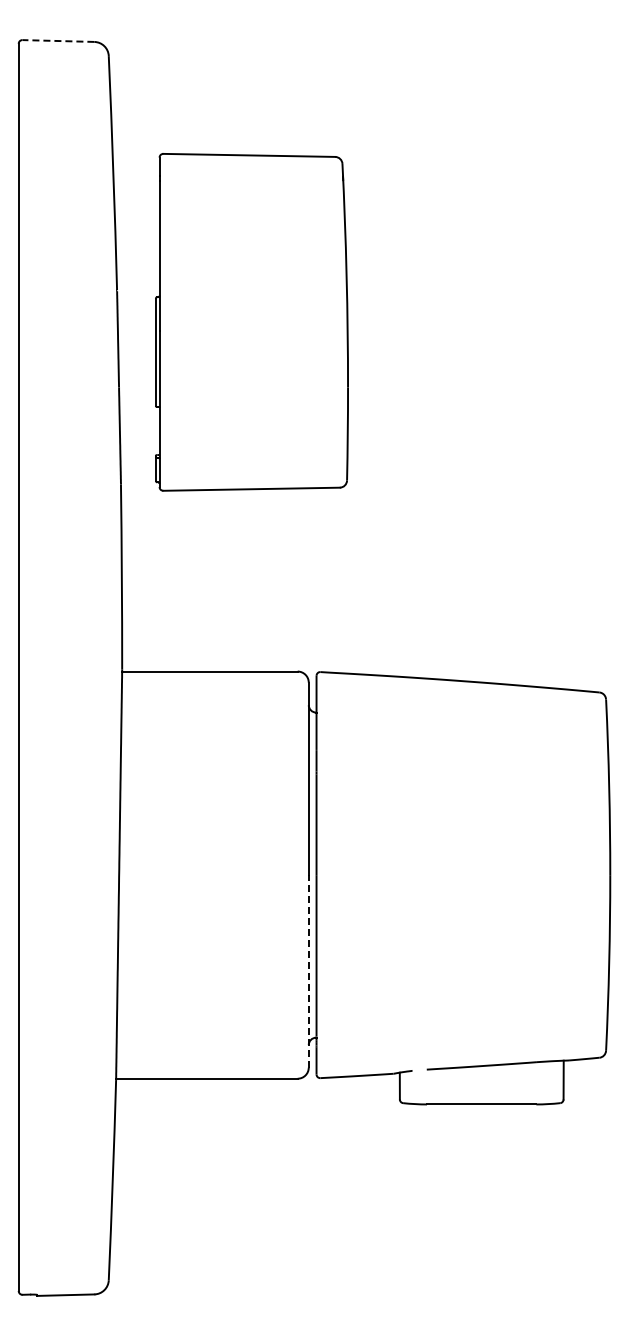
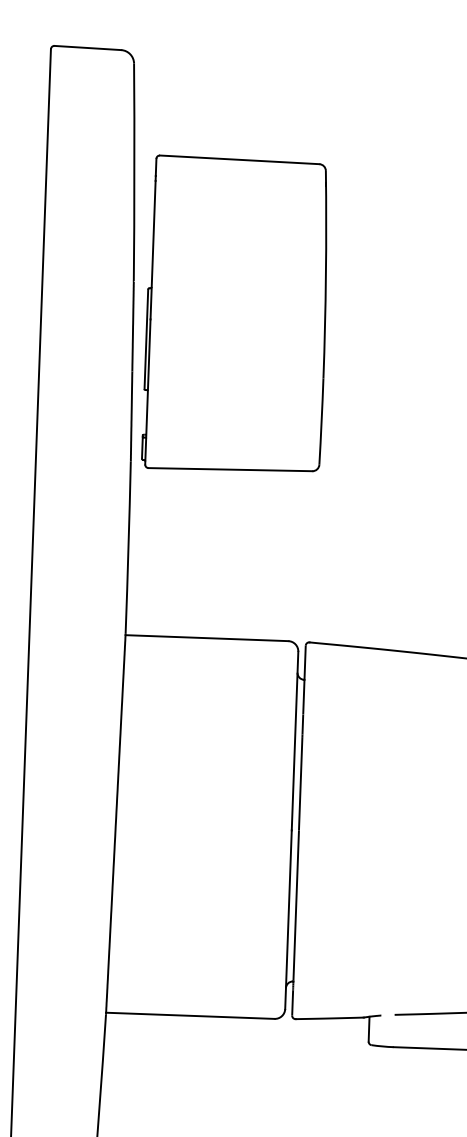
line: (58, 41) -> (87, 48), dashed -> solid
part: (251, 322) -> (236, 314), moved
line: (308, 970) -> (288, 918), dashed -> solid

